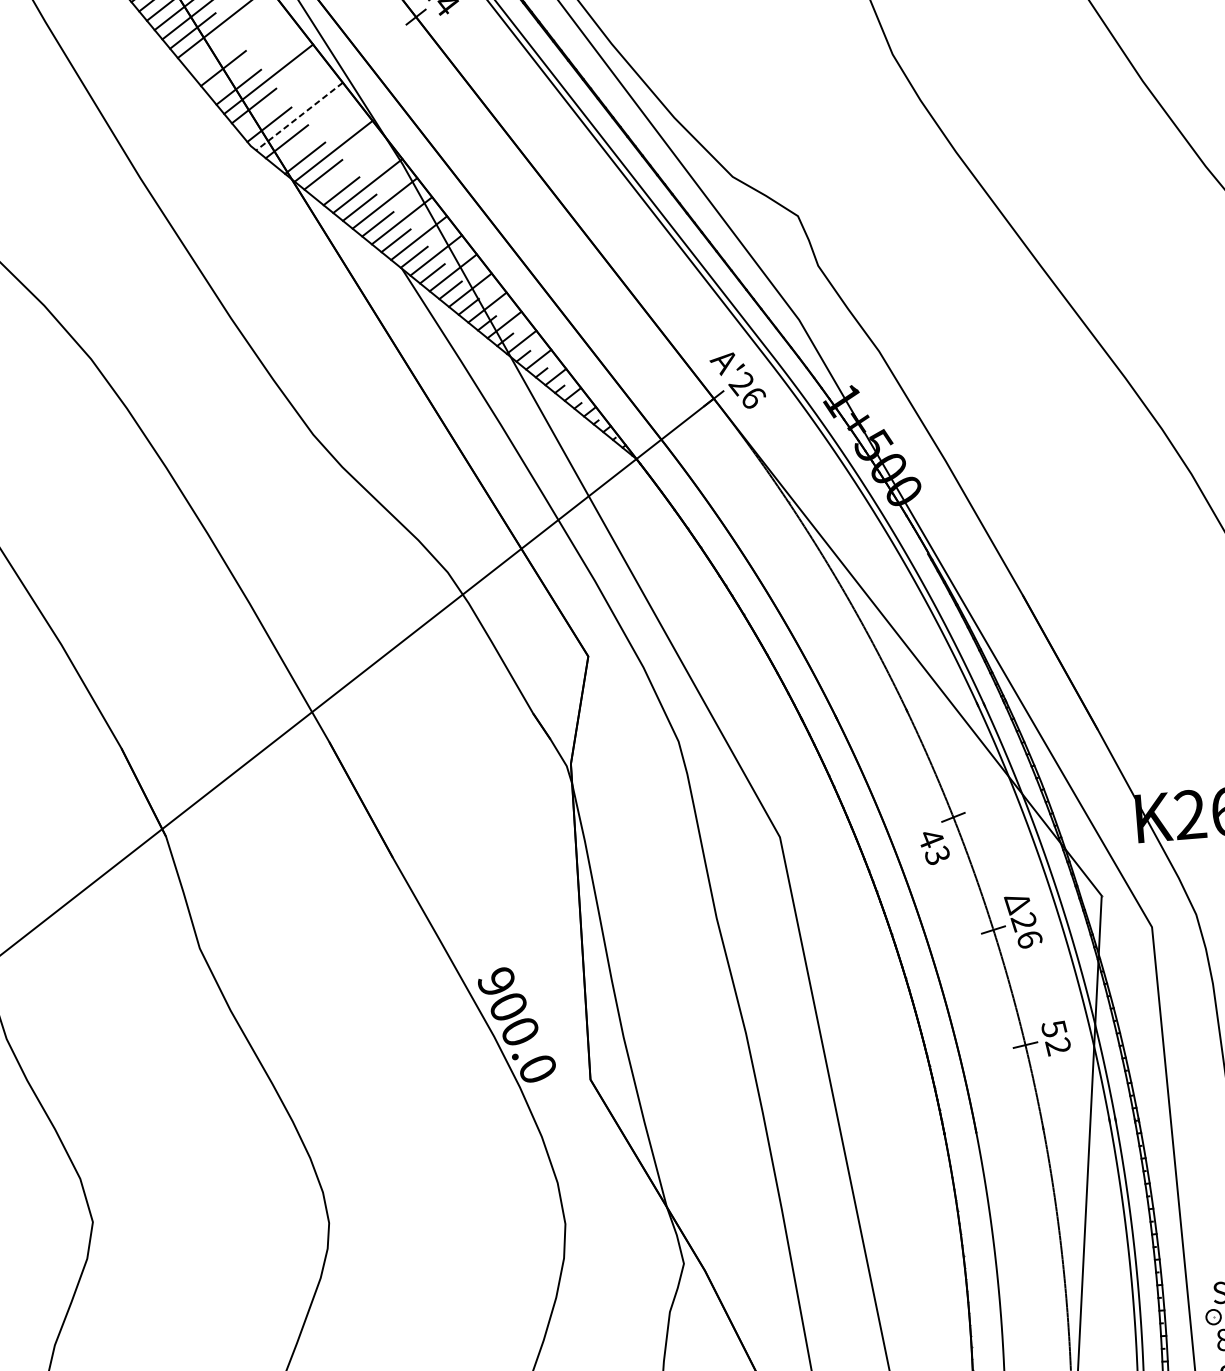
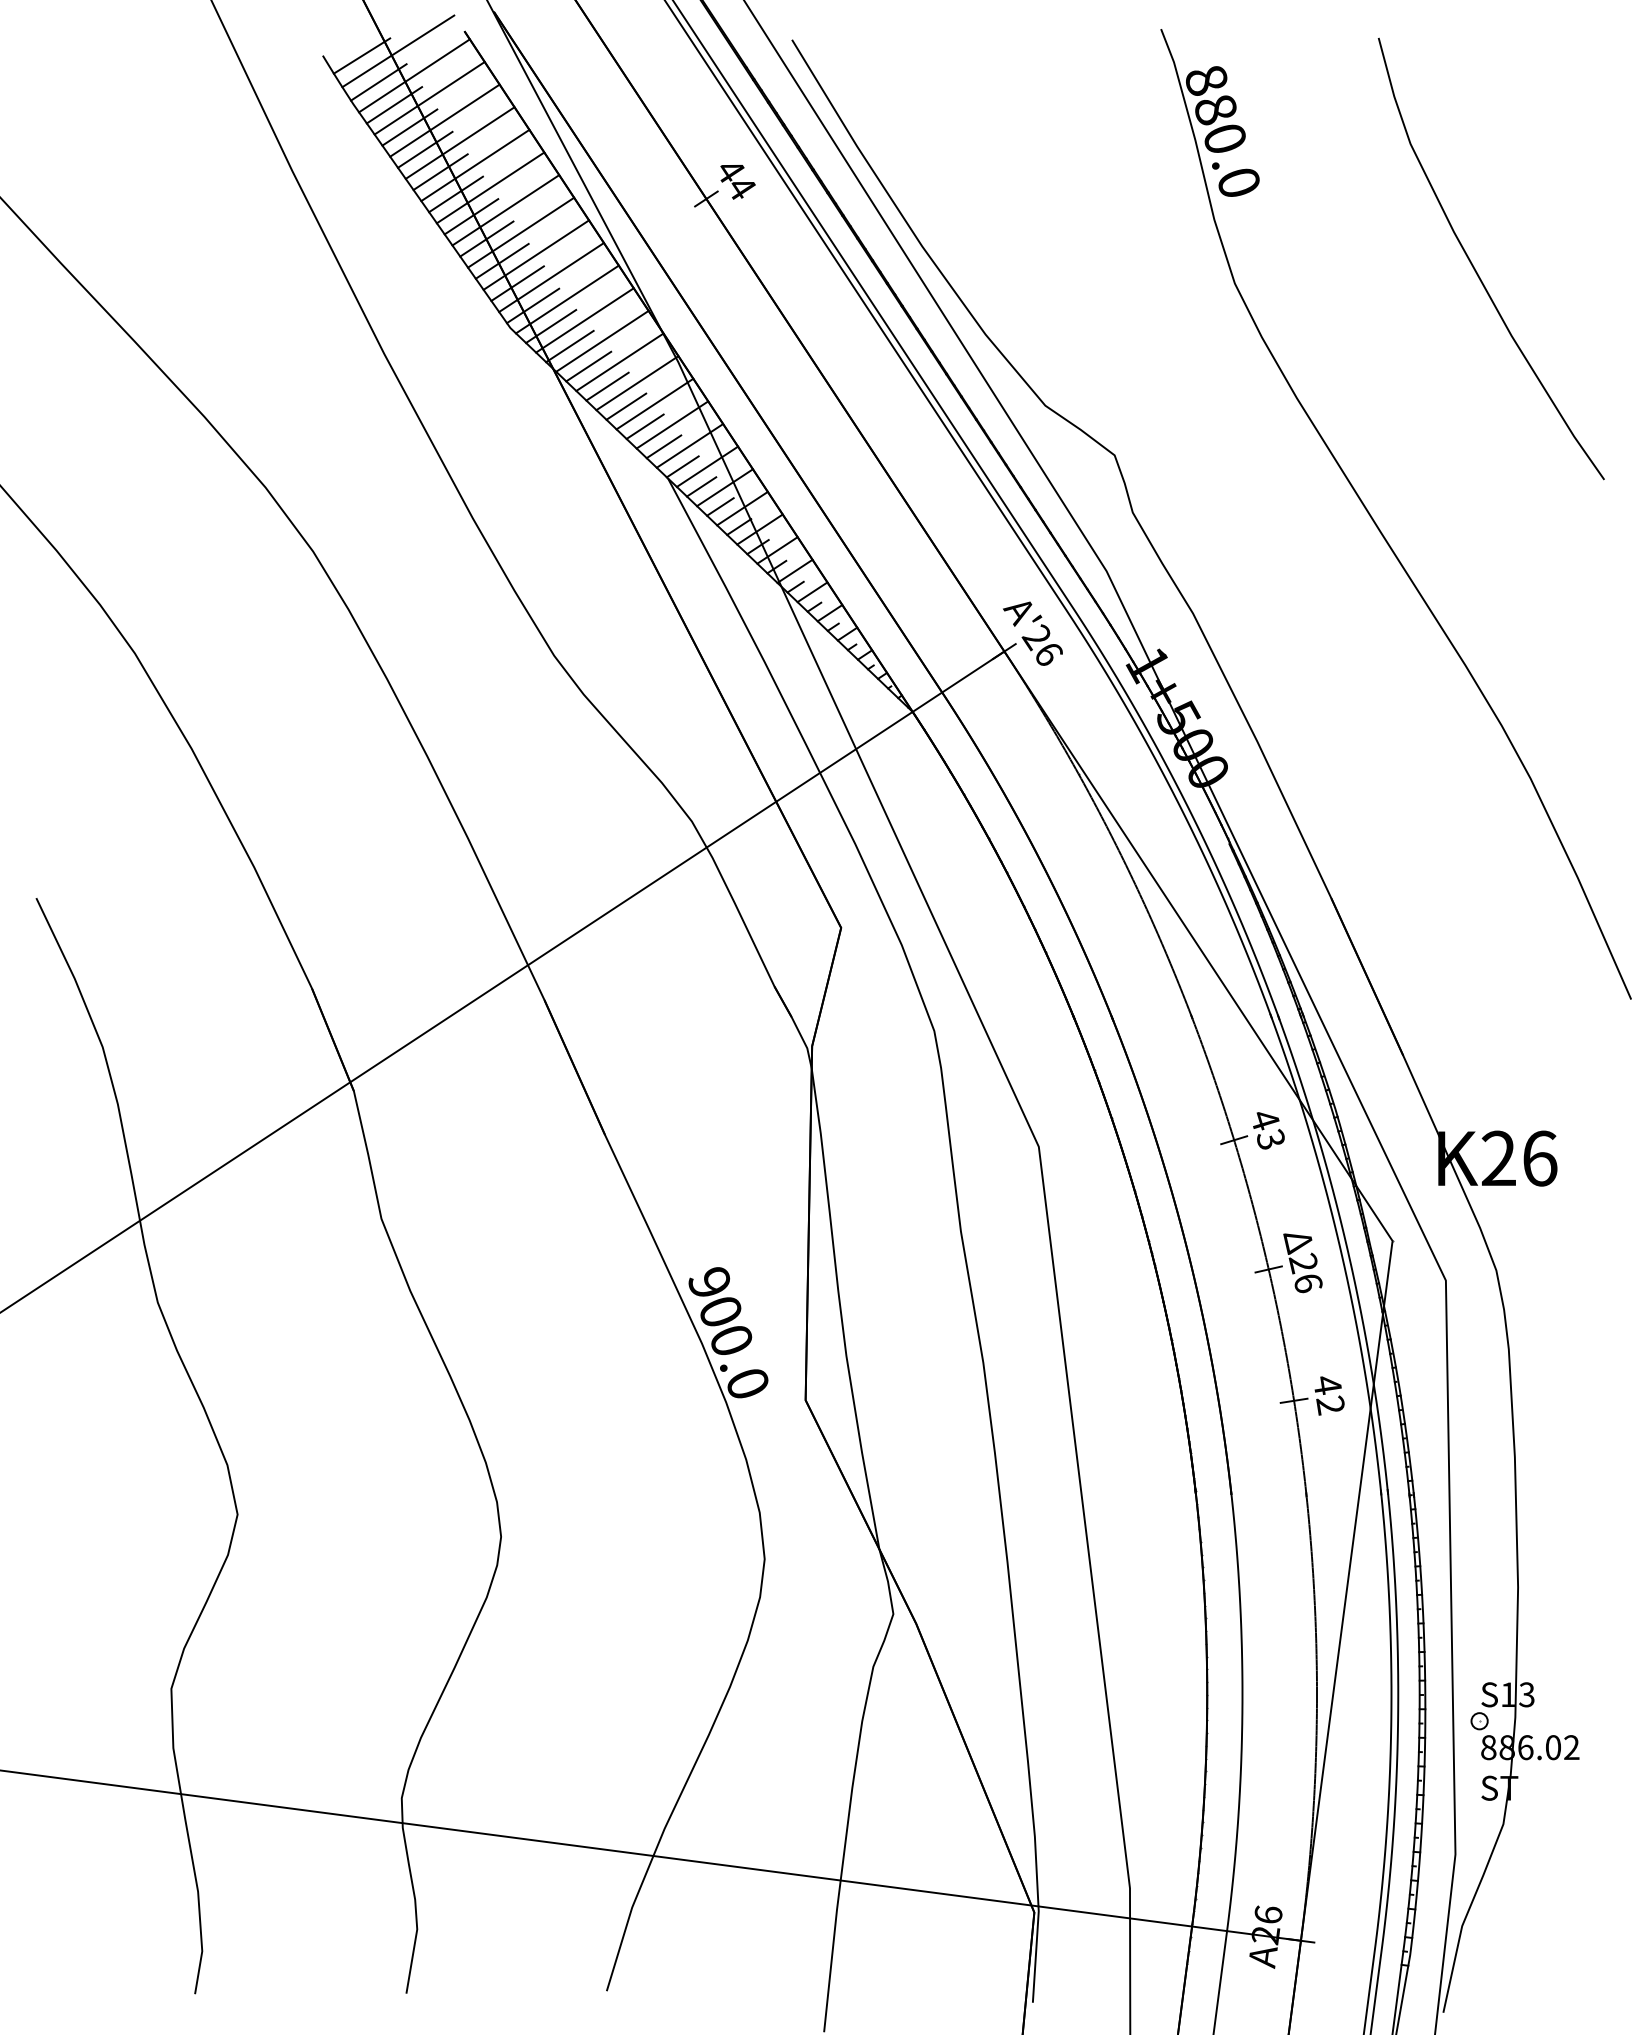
line: (238, 41) -> (505, 210), added
line: (208, 49) -> (471, 216), added
line: (253, 60) -> (521, 232), added
line: (283, 98) -> (551, 277), added
line: (299, 116) -> (567, 299), dashed -> solid
line: (316, 134) -> (584, 320), added
line: (350, 168) -> (619, 361), added
text: (934, 847) -> (1268, 1130), moved
text: (1054, 1029) -> (1327, 1385), 52 -> 42

